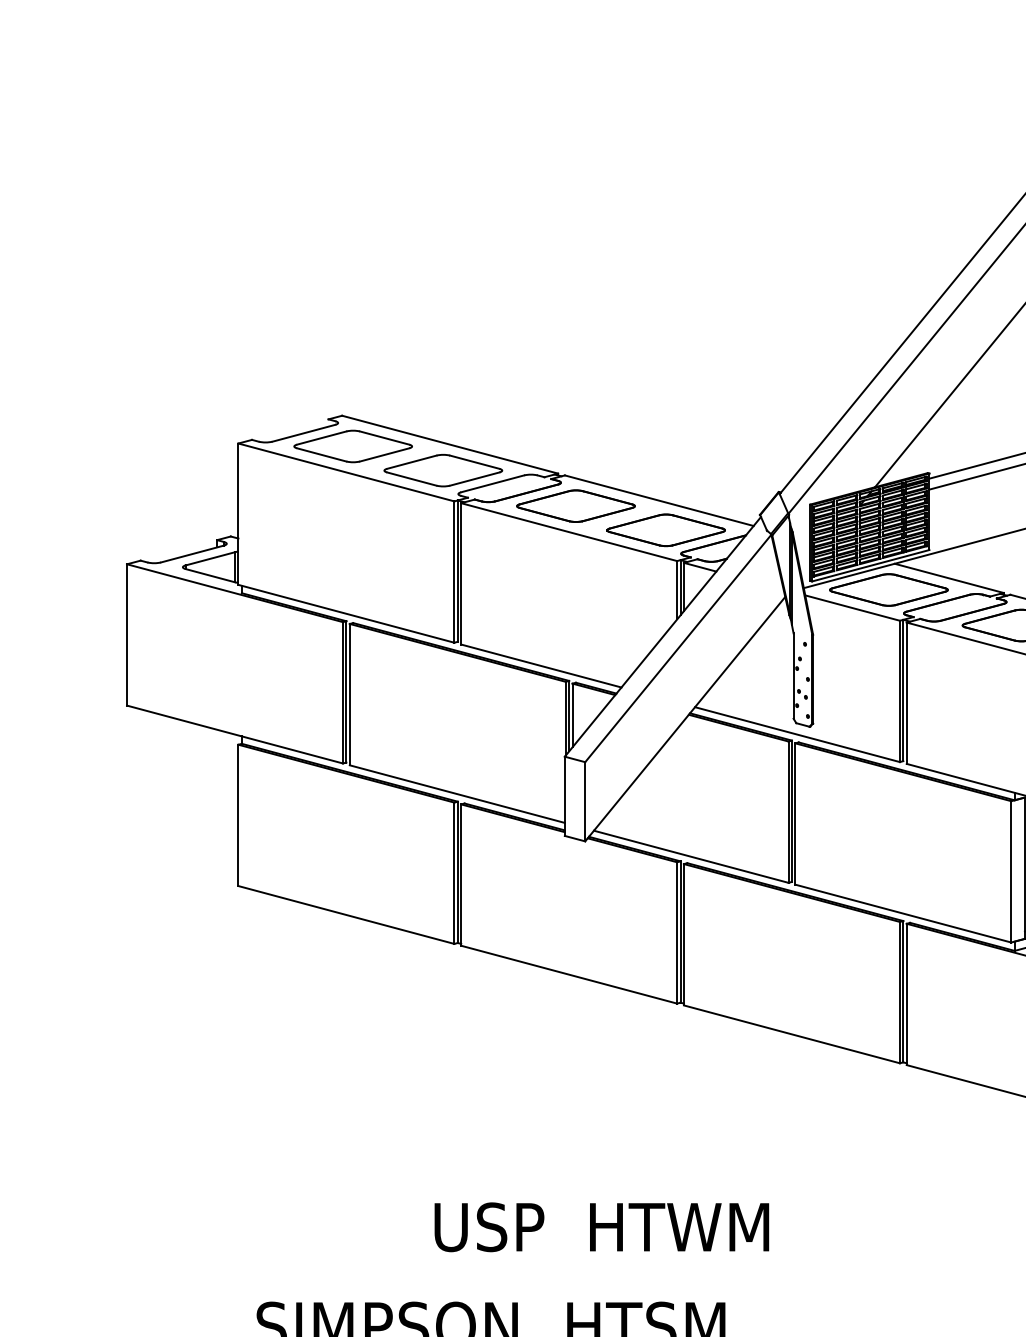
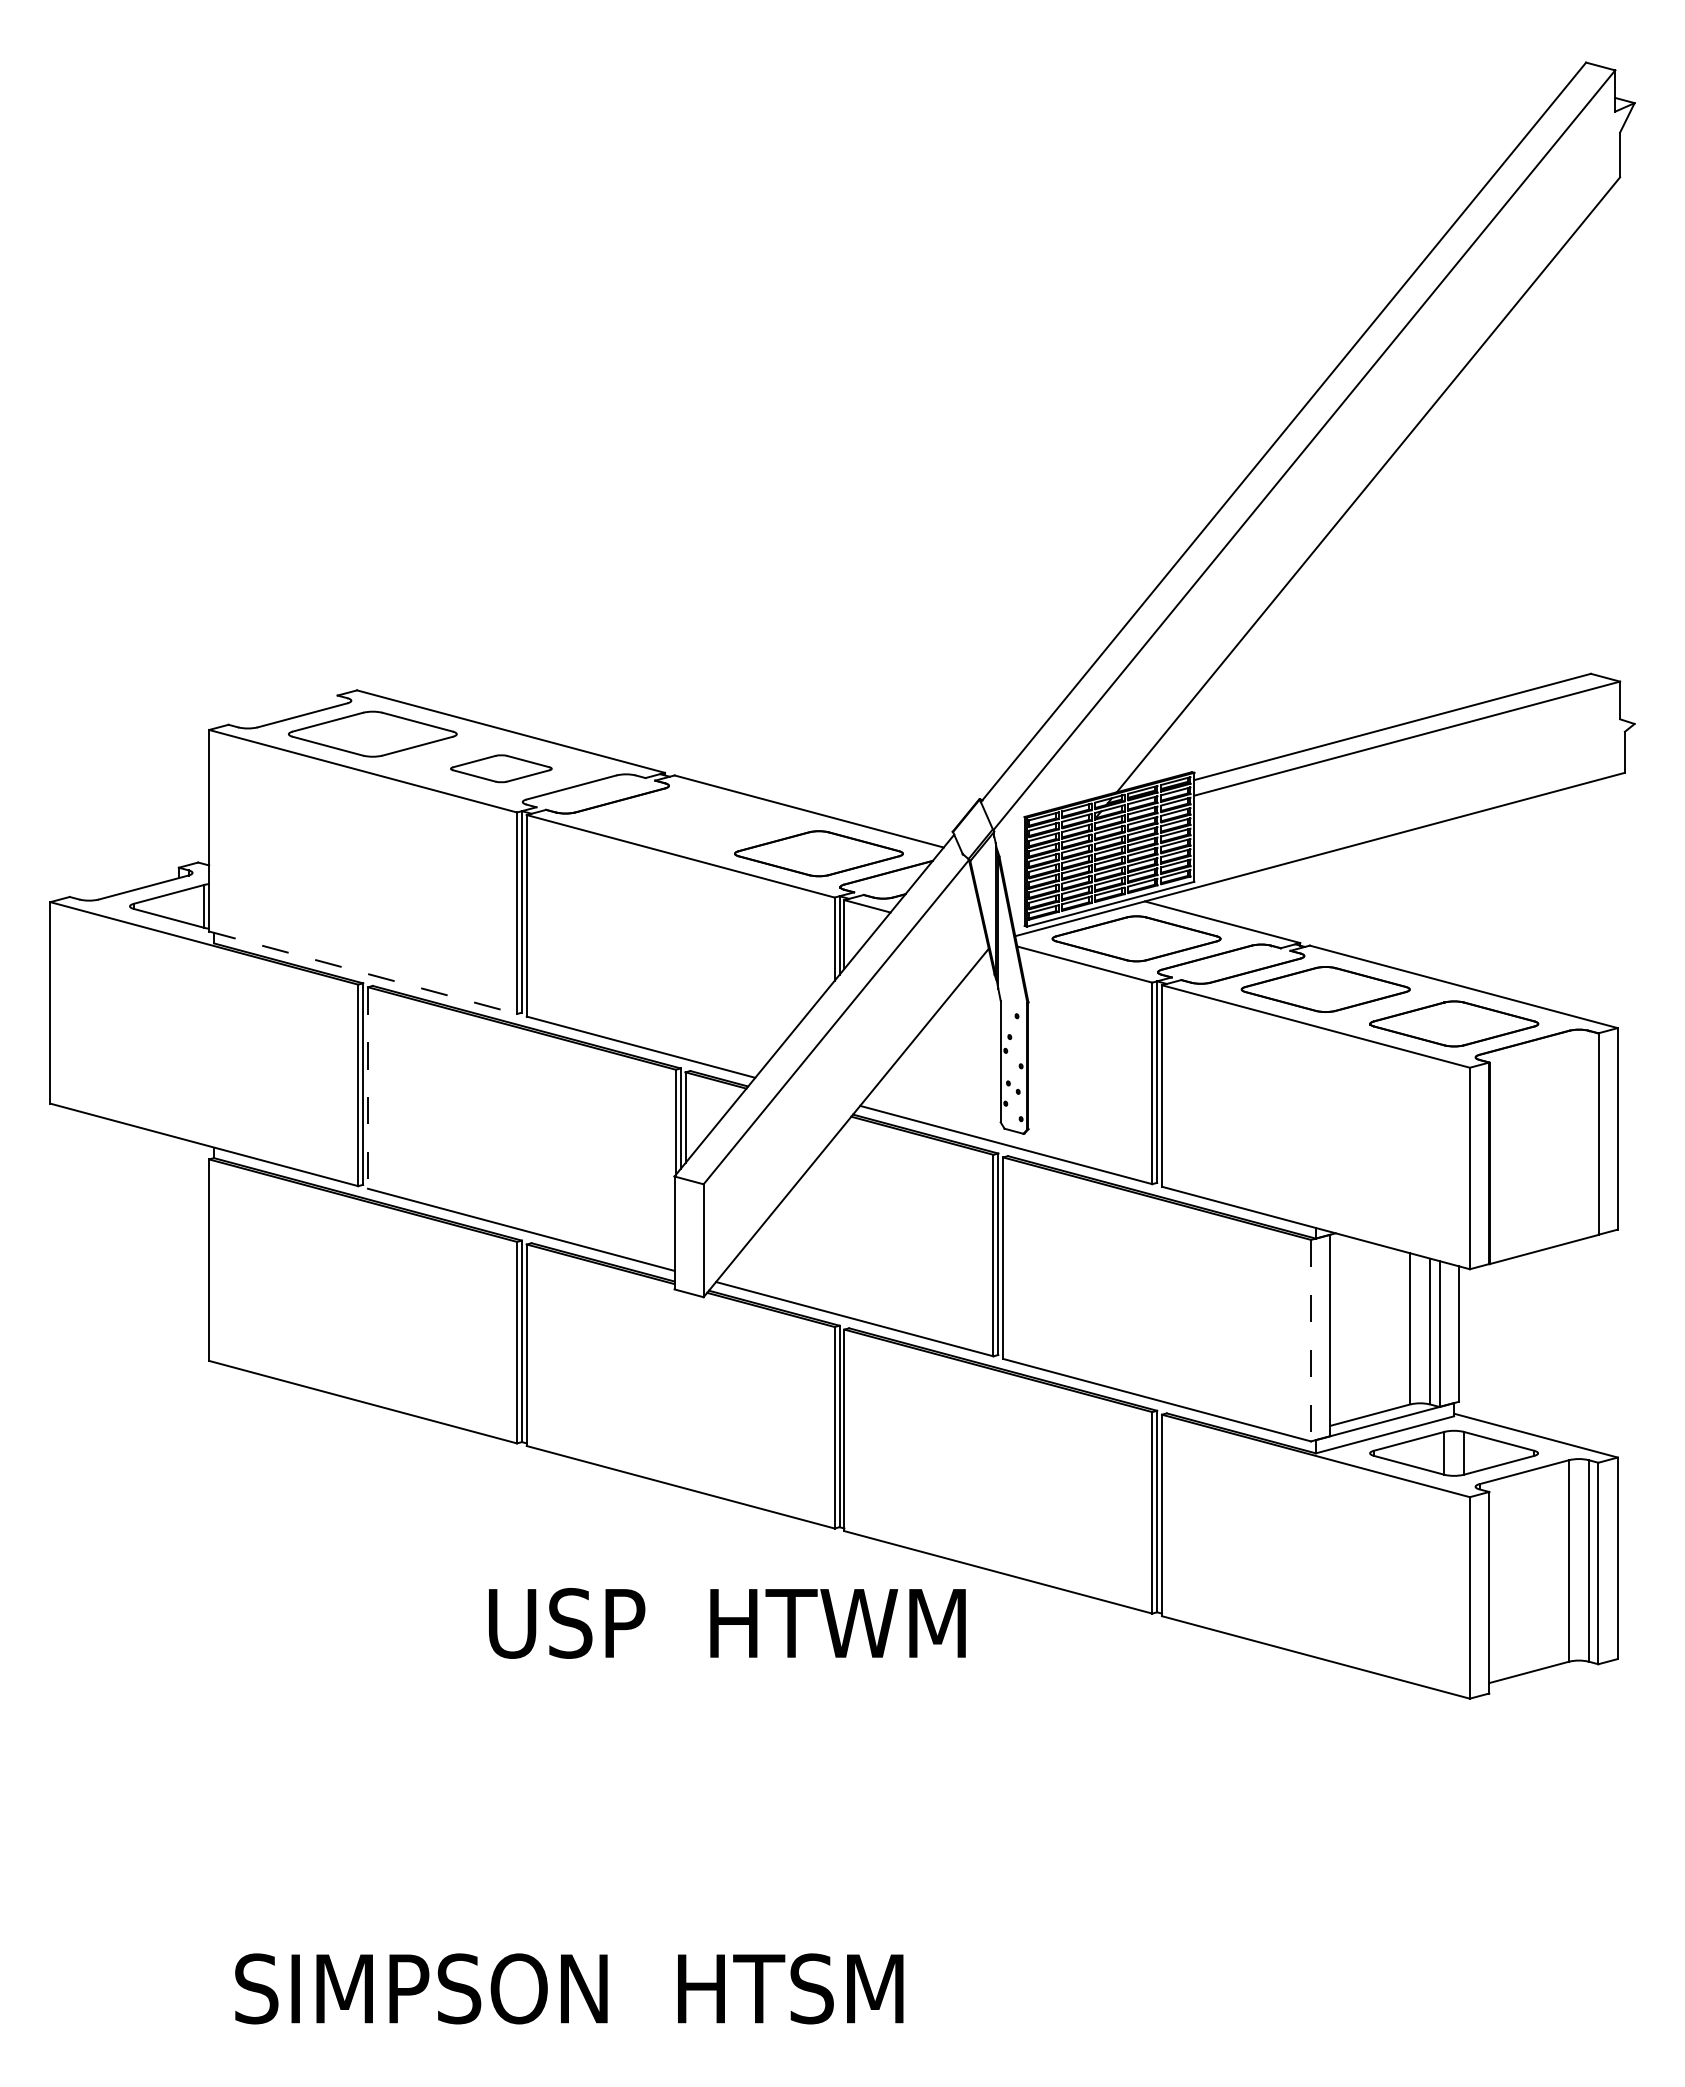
part: (443, 470) -> (501, 768), size x0.6
part: (576, 505) -> (690, 818), removed
line: (346, 613) -> (363, 972), solid -> dashed
line: (349, 694) -> (367, 1088), solid -> dashed
line: (1011, 871) -> (1311, 1340), solid -> dashed
text: (601, 1227) -> (727, 1623), moved

